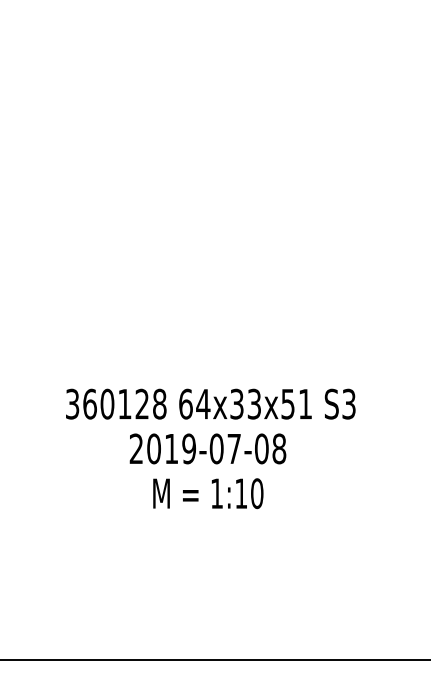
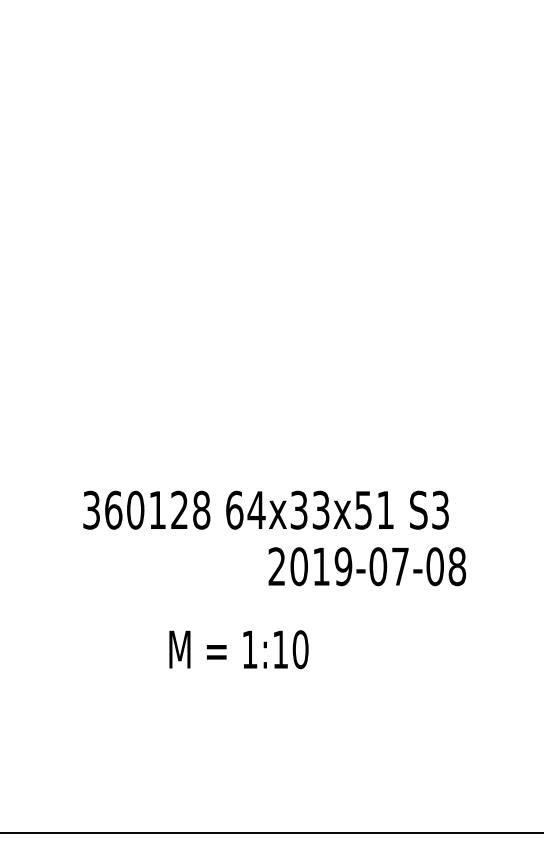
text: (207, 448) -> (366, 566), moved
text: (208, 493) -> (239, 649), moved

